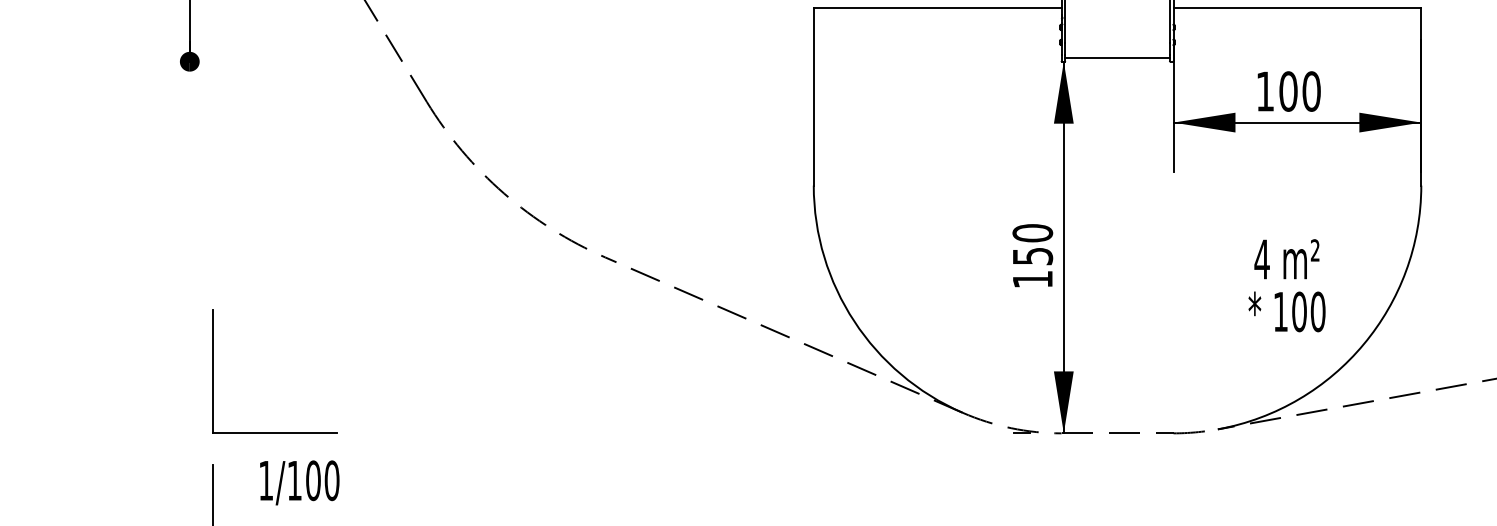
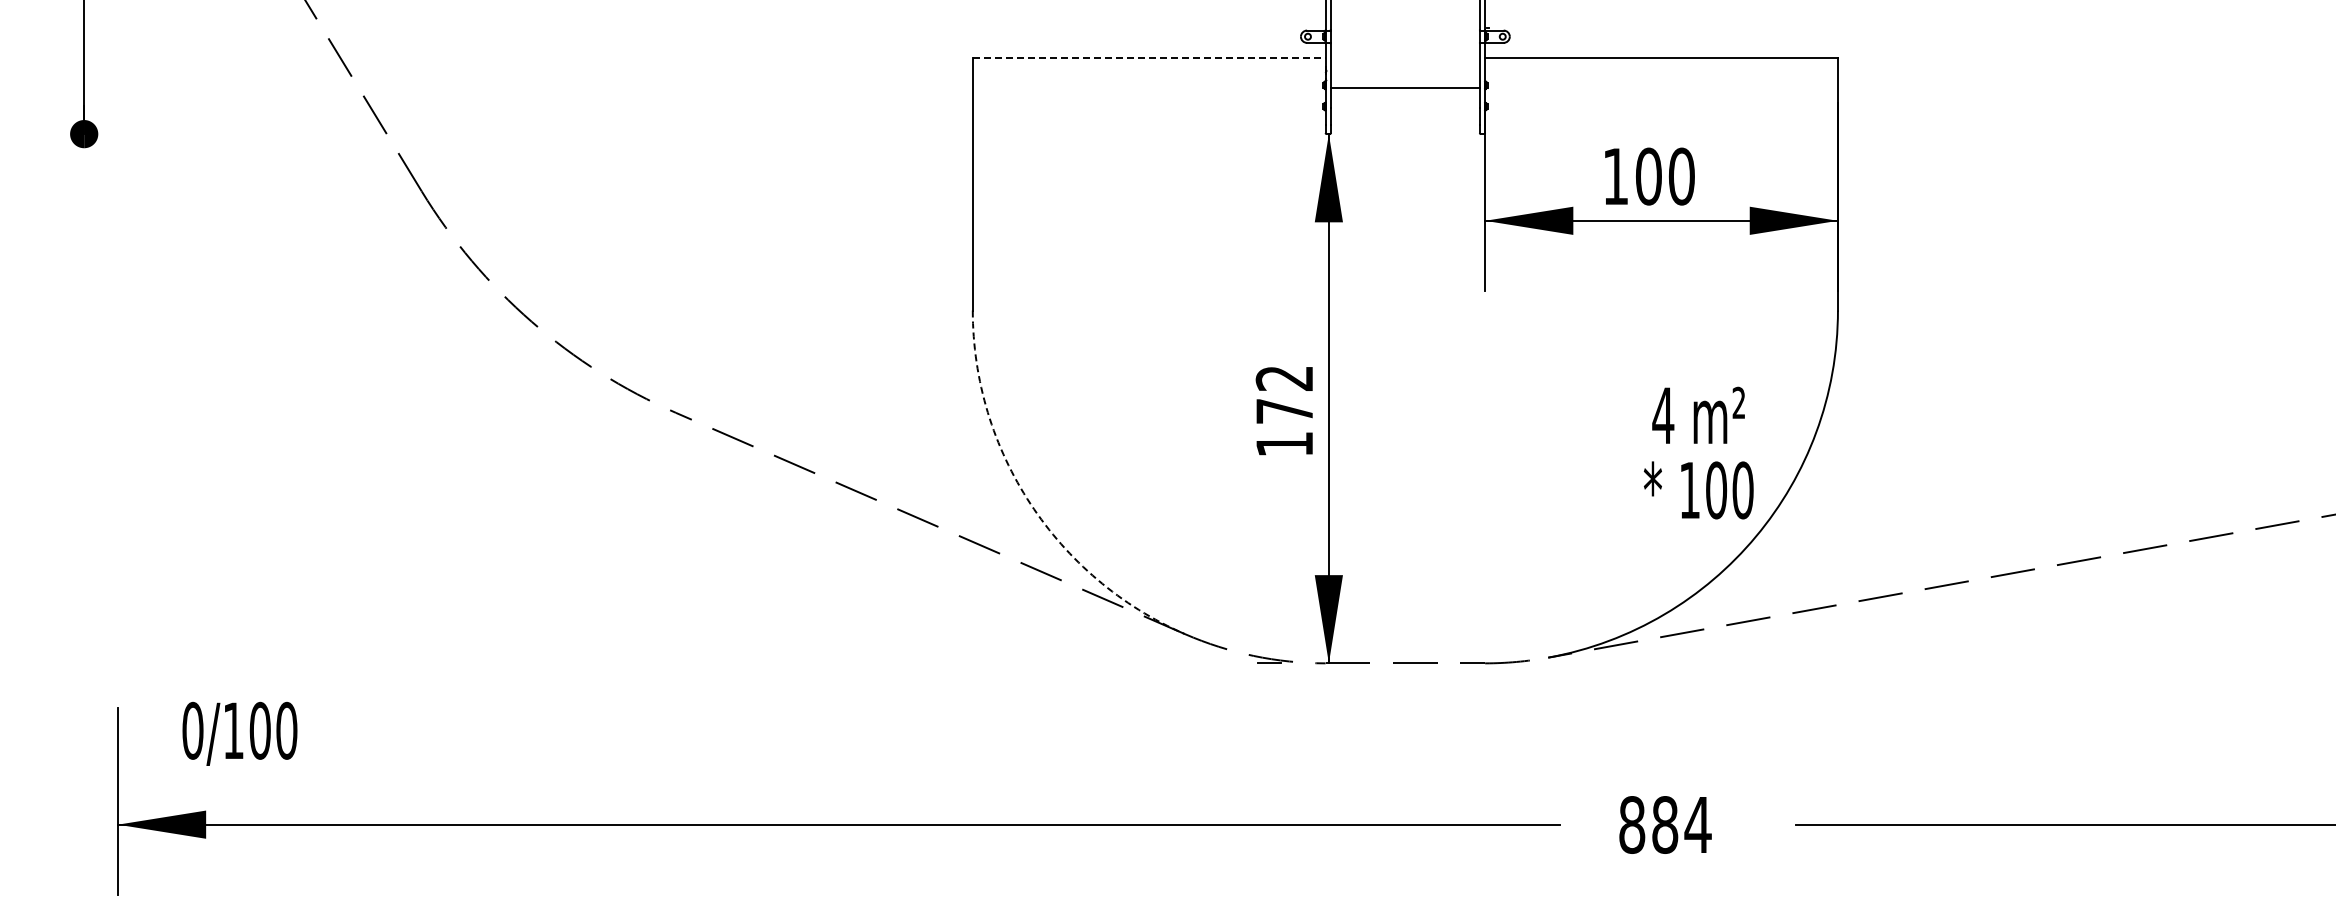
line: (937, 8) -> (1149, 58), solid -> dashed
line: (1116, 57) -> (1404, 87), moved
text: (1032, 244) -> (1284, 394), 150 -> 172
text: (1286, 285) -> (1698, 452), moved
arc: (854, 321) -> (1030, 504), solid -> dashed
part: (213, 370) -> (118, 574), removed
text: (265, 480) -> (192, 730), 1/100 -> 0/100

